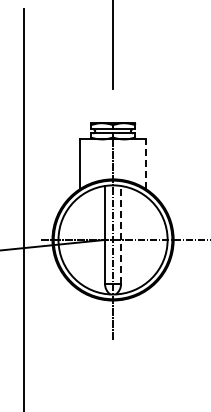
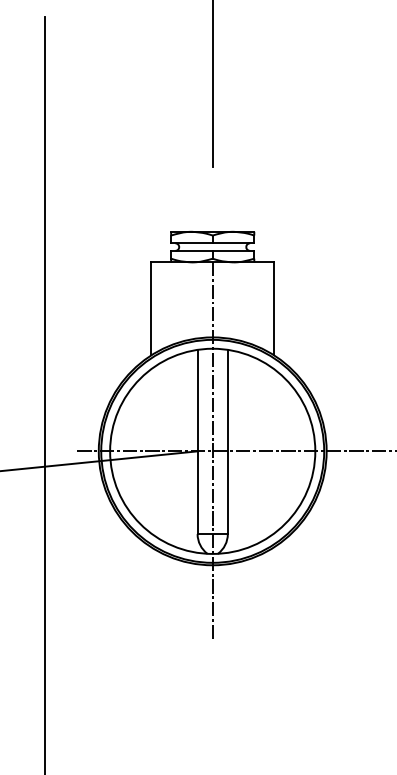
line: (145, 164) -> (273, 309), dashed -> solid
line: (121, 234) -> (228, 441), dashed -> solid

